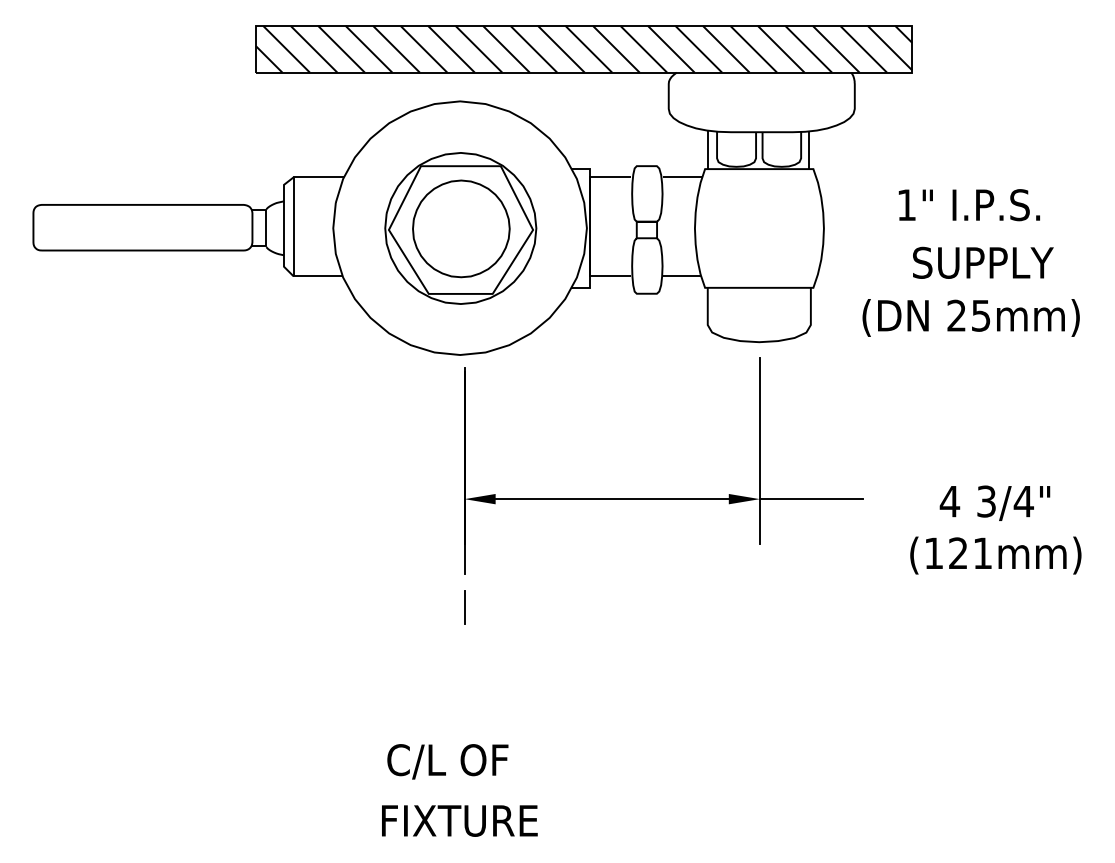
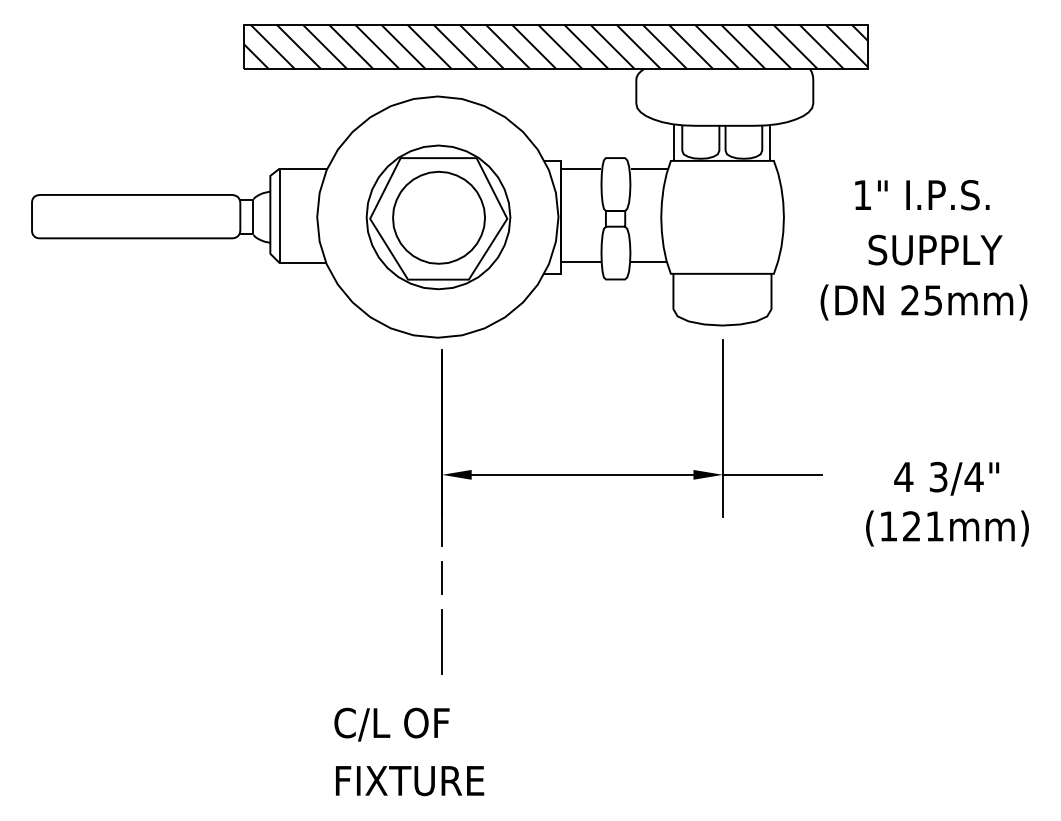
line: (464, 674) -> (442, 641), added
text: (447, 761) -> (391, 724), moved
text: (459, 820) -> (409, 780), moved

